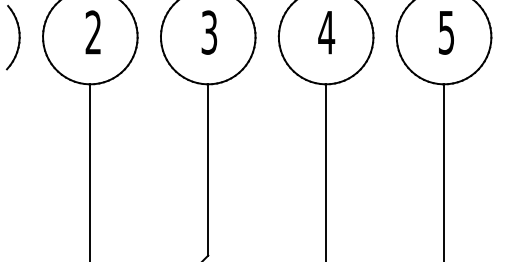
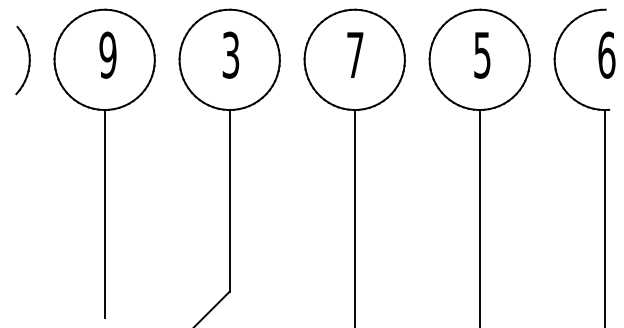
text: (92, 31) -> (107, 54), 2 -> 9
text: (326, 31) -> (355, 54), 4 -> 7

